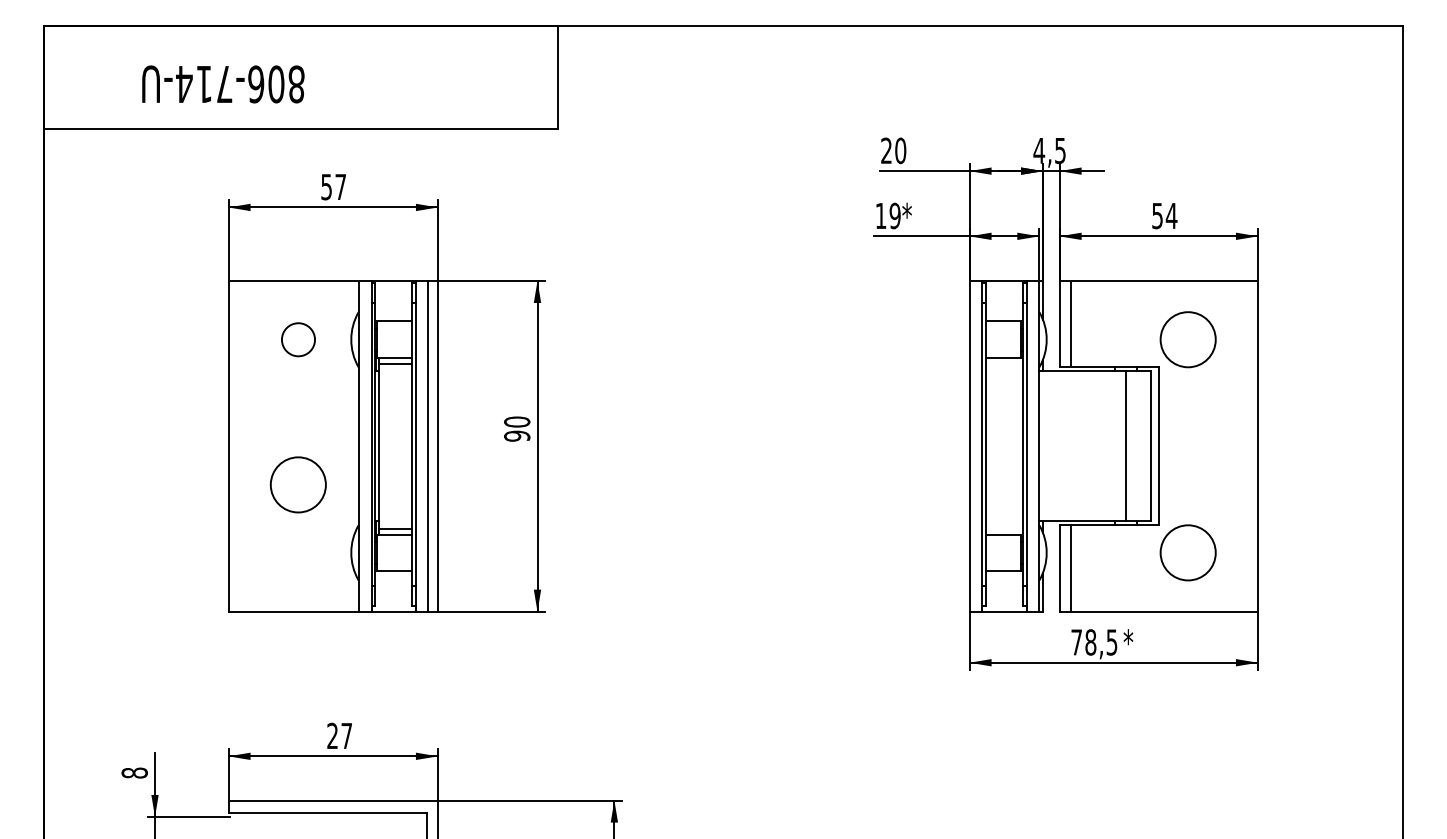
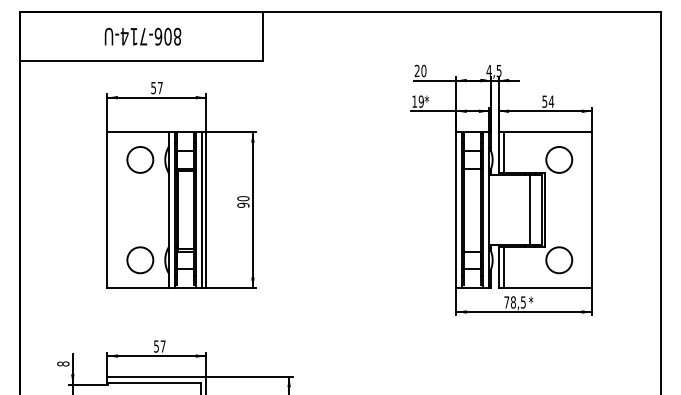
text: (222, 83) -> (142, 36), moved
circle: (298, 338) -> (140, 159), size x1.67
circle: (298, 485) -> (140, 260), moved
text: (332, 735) -> (156, 346), 27 -> 57

